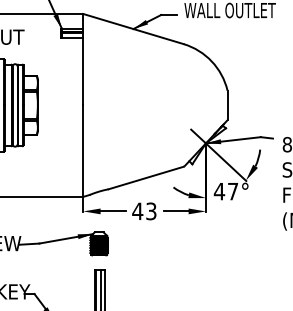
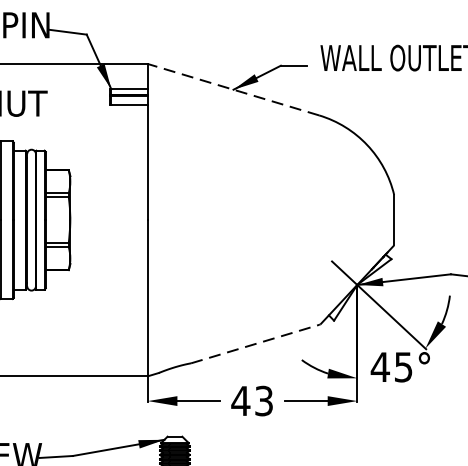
line: (132, 28) -> (231, 88), solid -> dashed
line: (146, 177) -> (255, 343), solid -> dashed
text: (233, 191) -> (404, 367), 47° -> 45°

